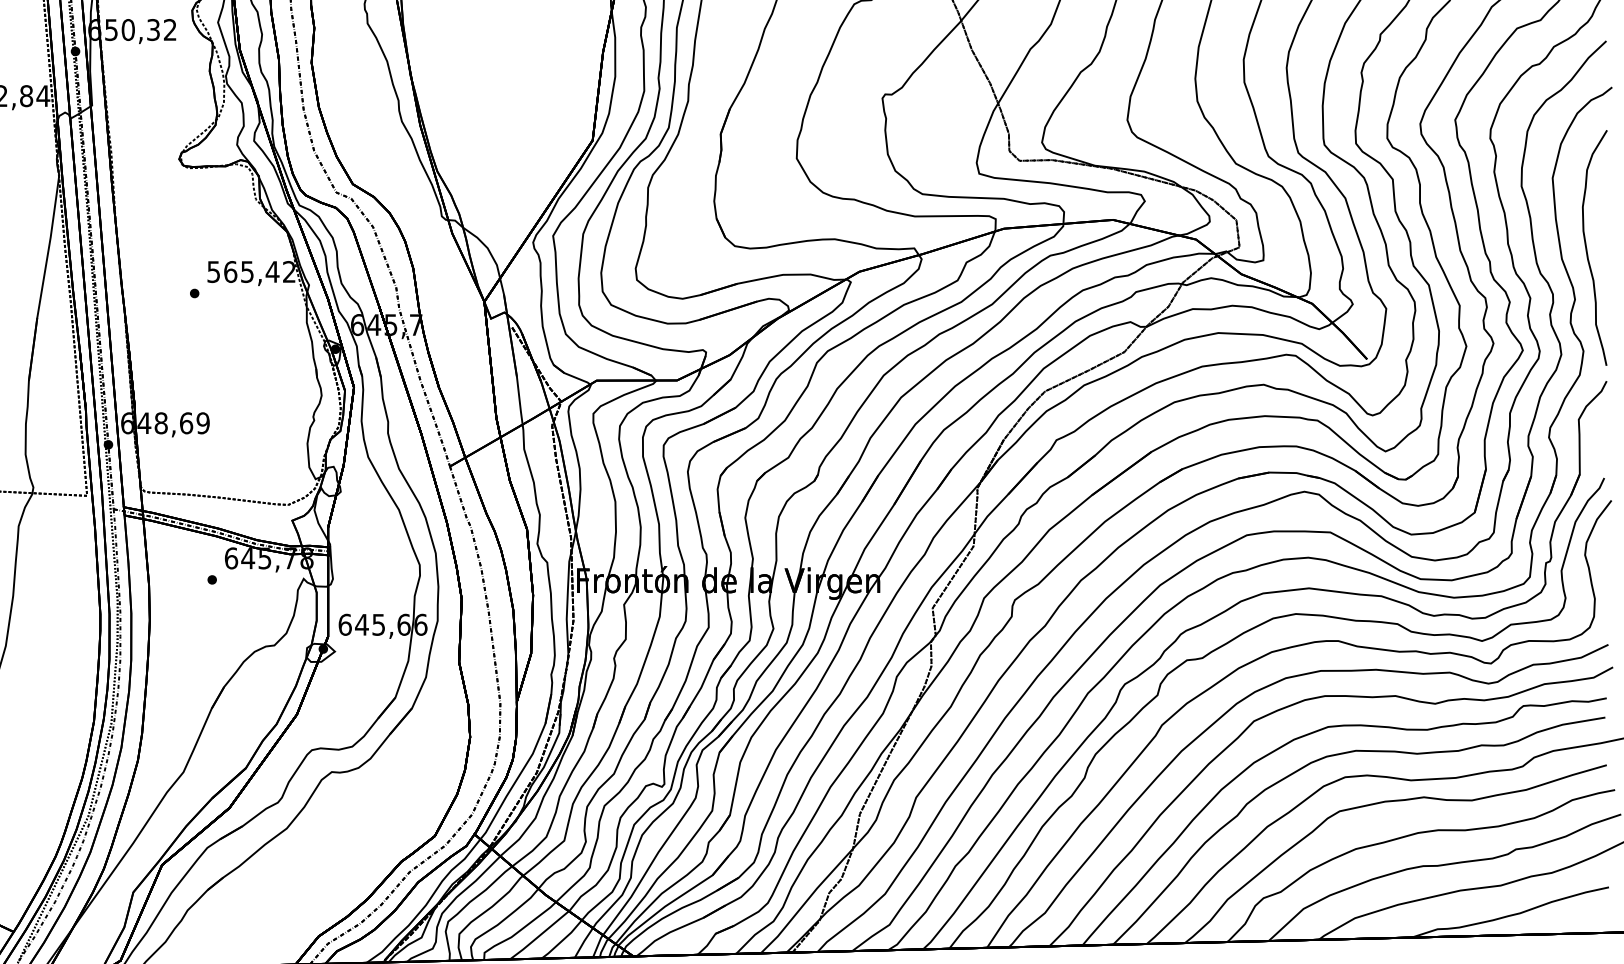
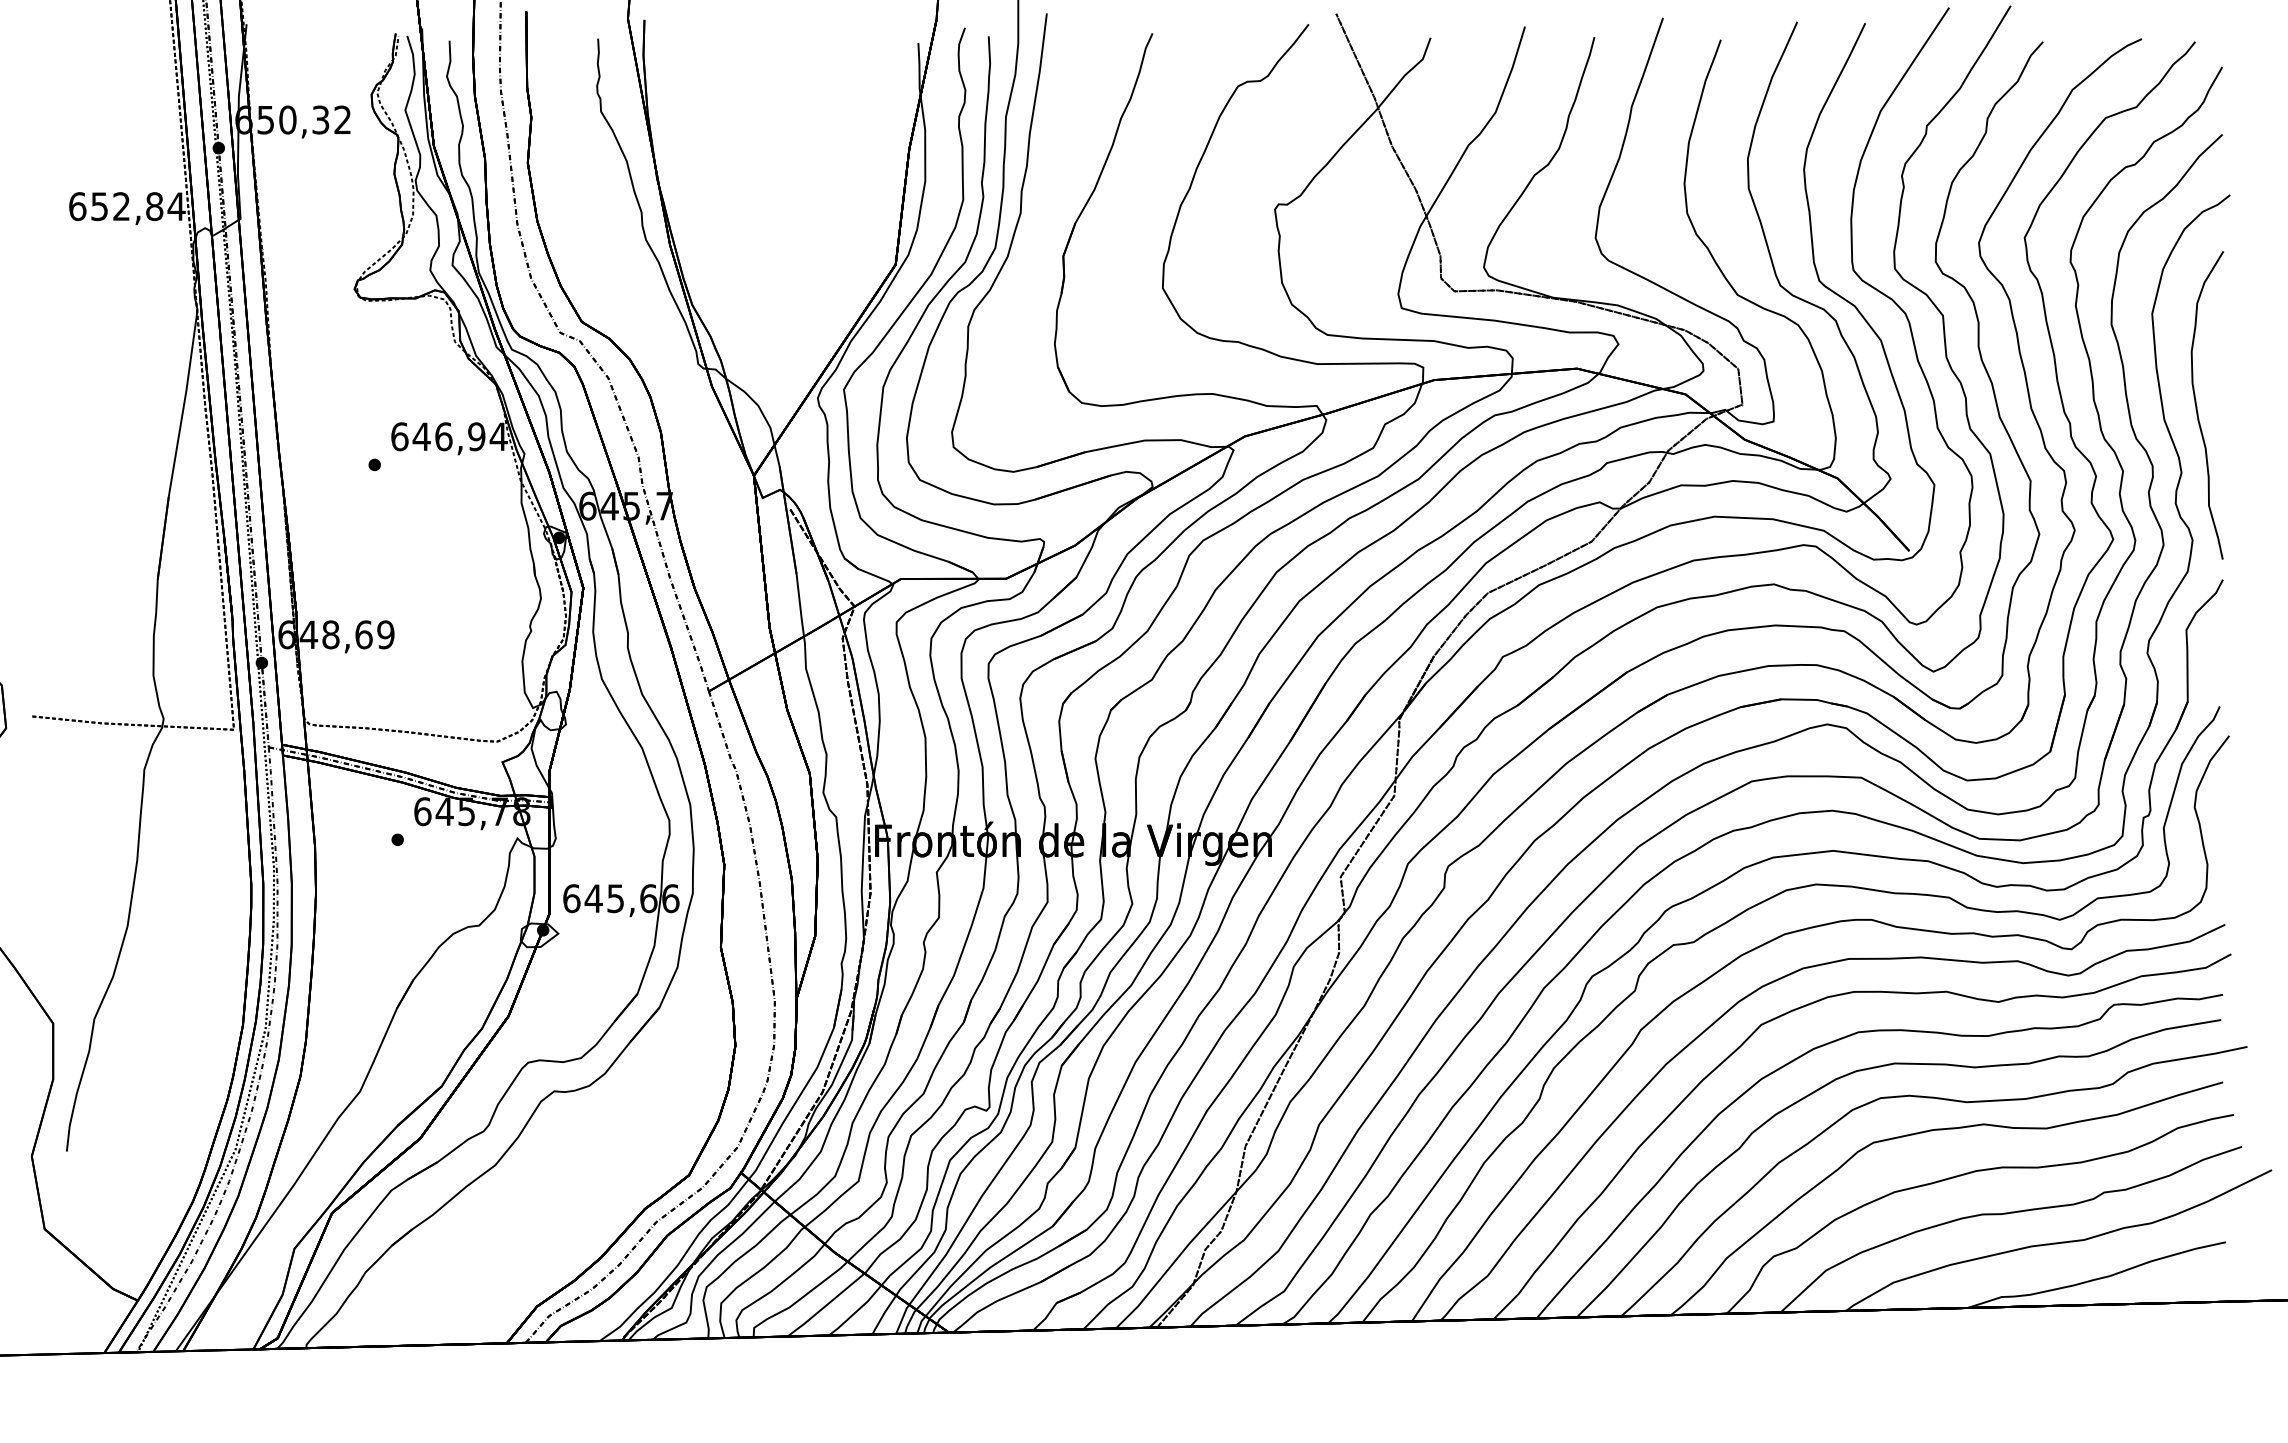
text: (251, 271) -> (449, 436), 565,42 -> 646,94

